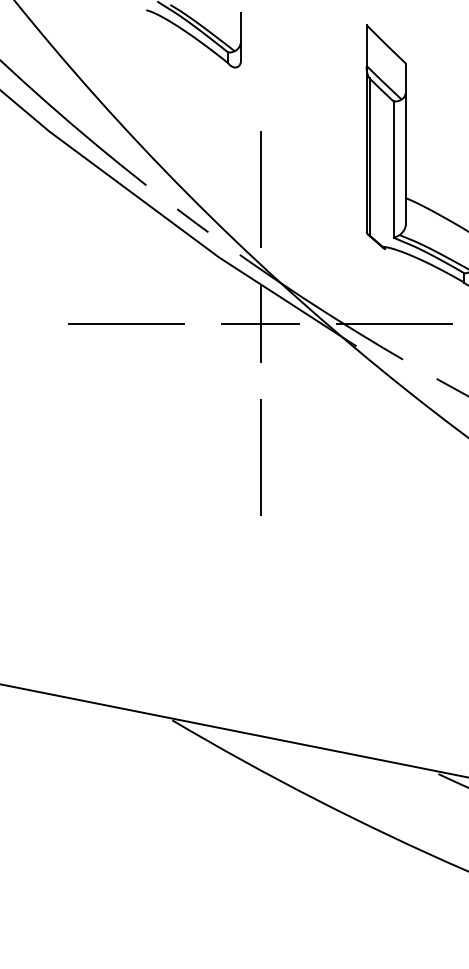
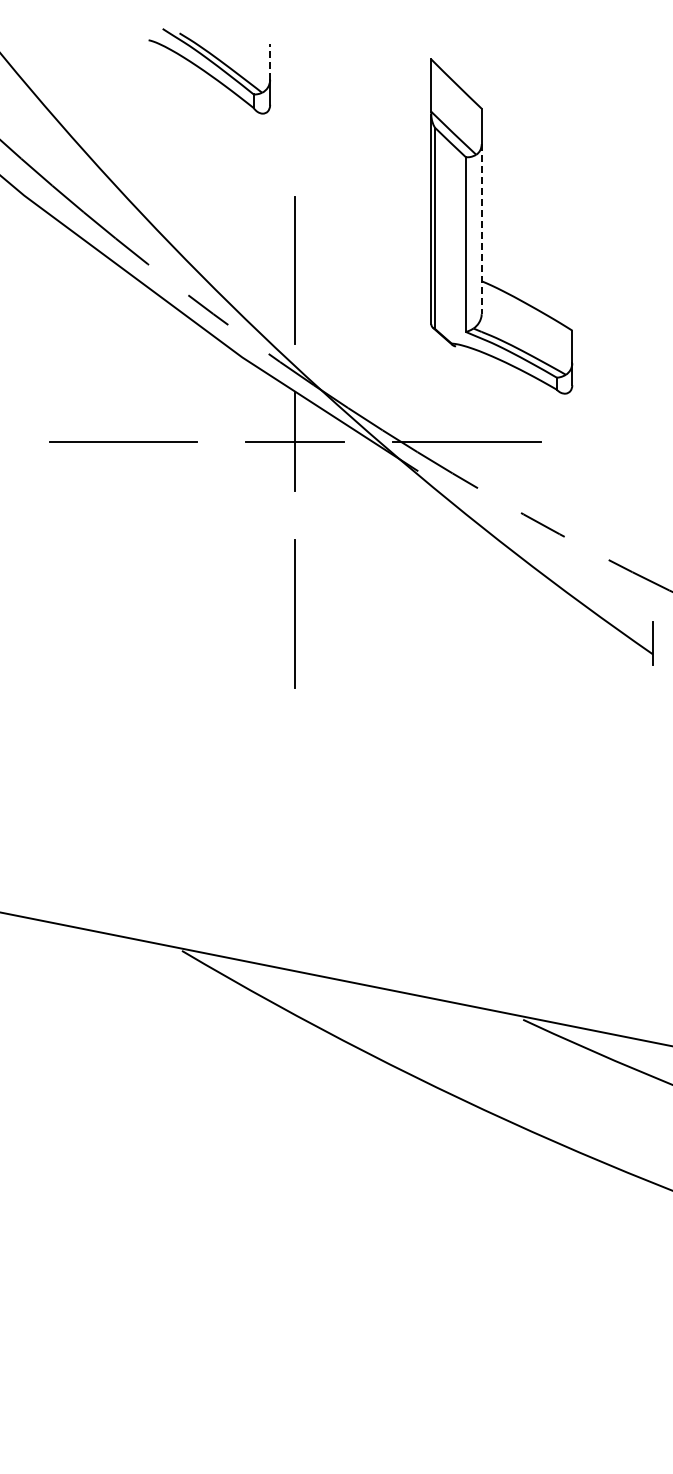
line: (241, 27) -> (270, 62), solid -> dashed
line: (405, 157) -> (481, 229), solid -> dashed

